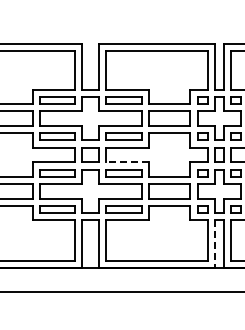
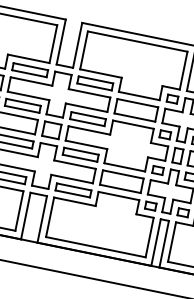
line: (127, 162) -> (86, 144), dashed -> solid
line: (215, 244) -> (156, 242), dashed -> solid

